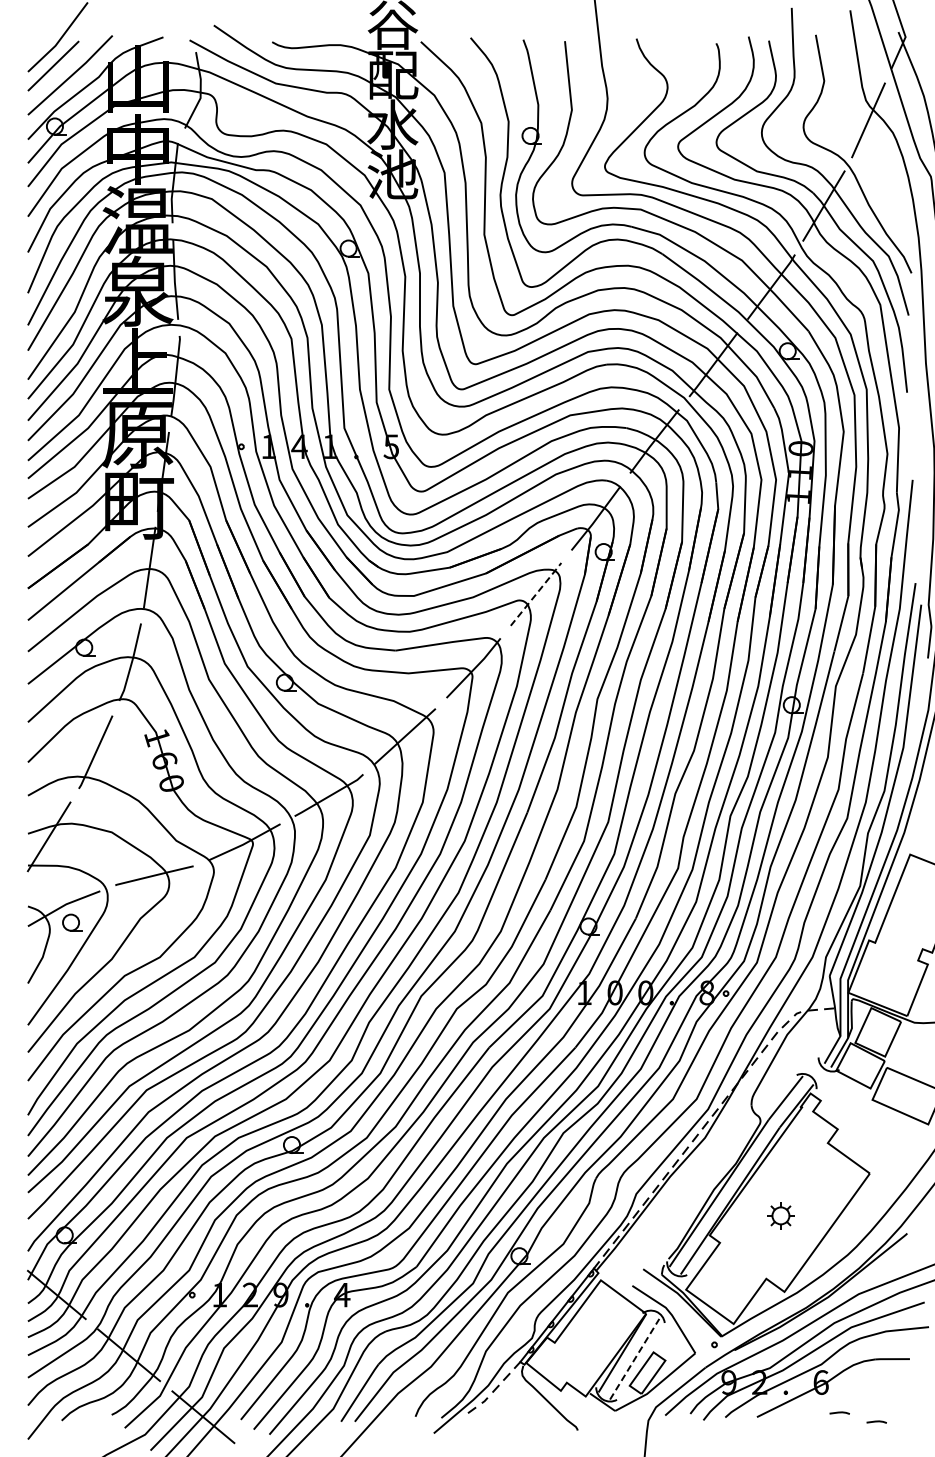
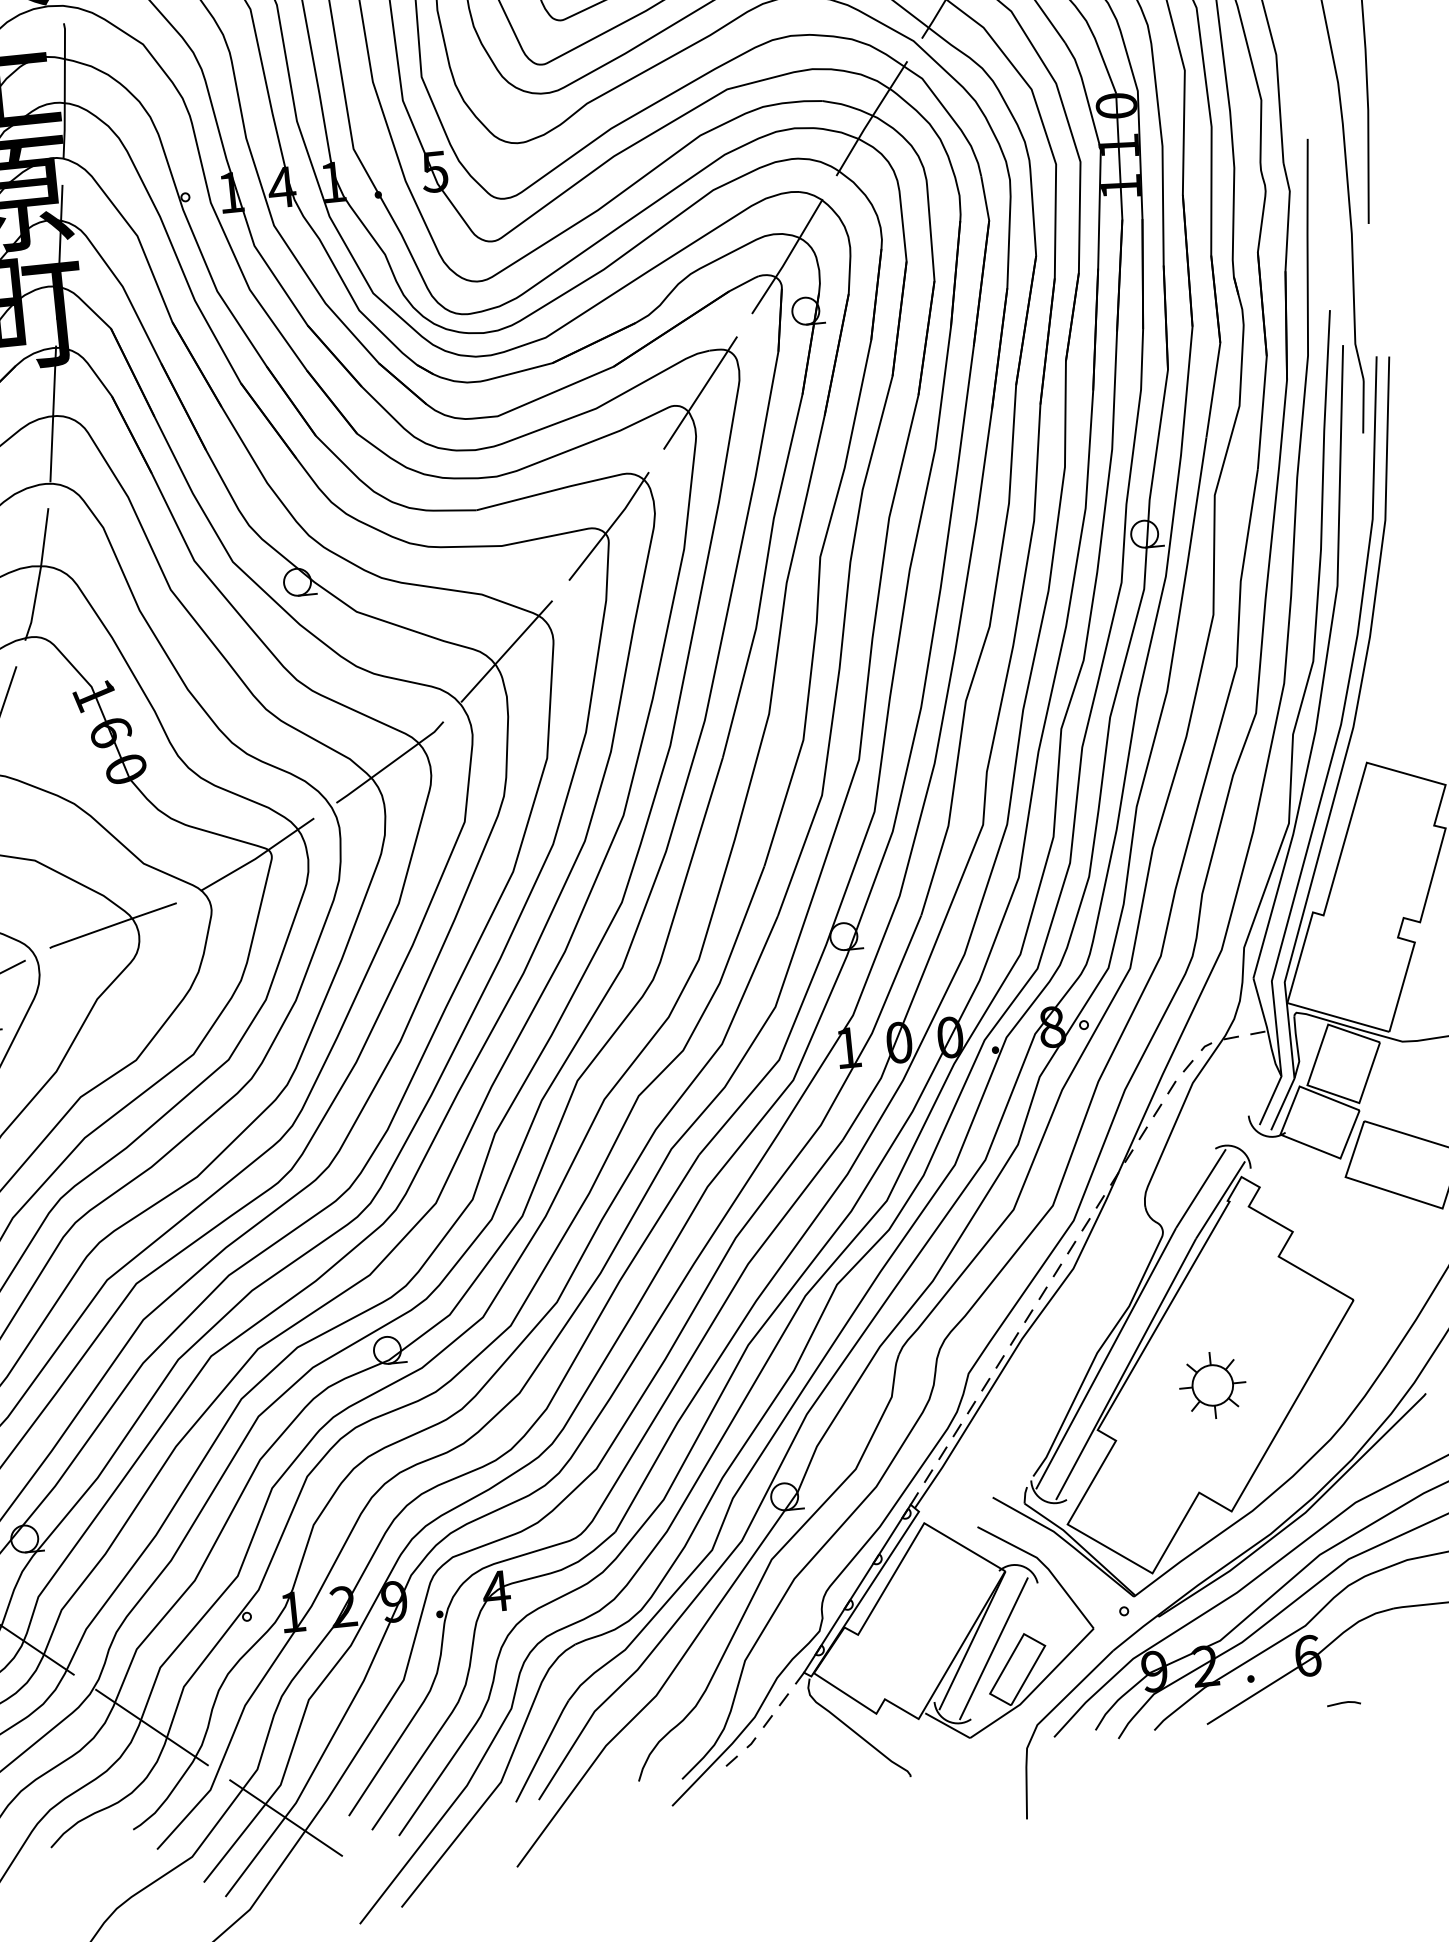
line: (535, 594) -> (699, 393), dashed -> solid
part: (780, 1215) -> (1212, 1384), size x1.43
line: (634, 1358) -> (993, 1647), dashed -> solid
line: (876, 1421) -> (1406, 1711), removed

